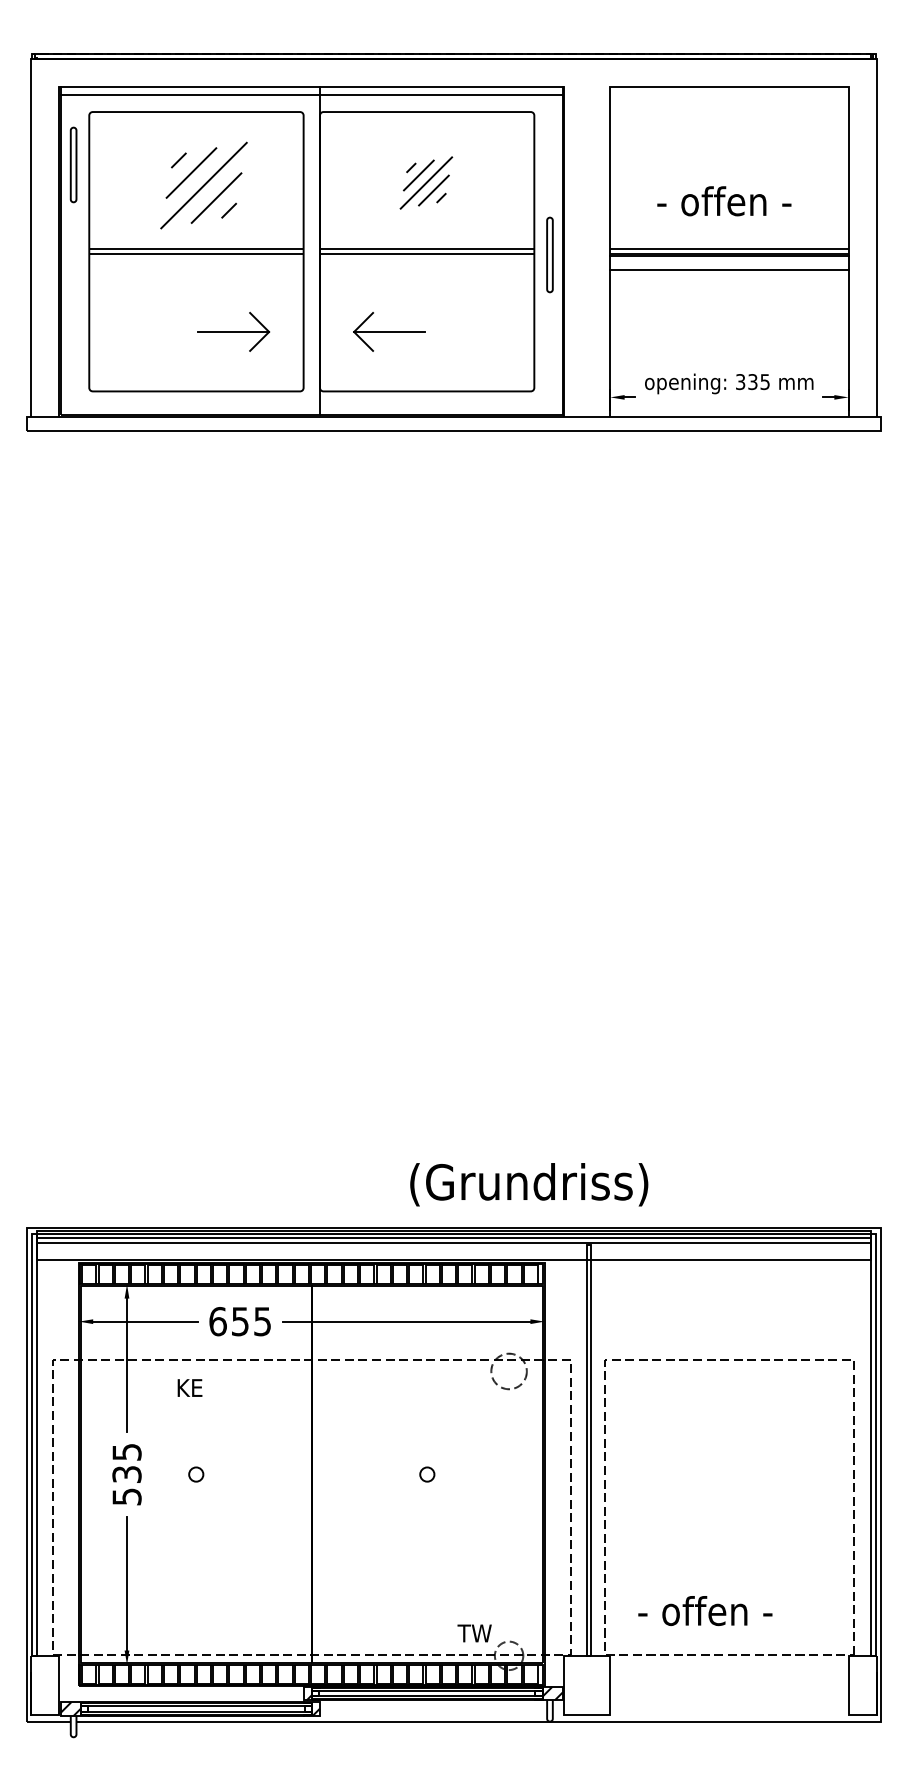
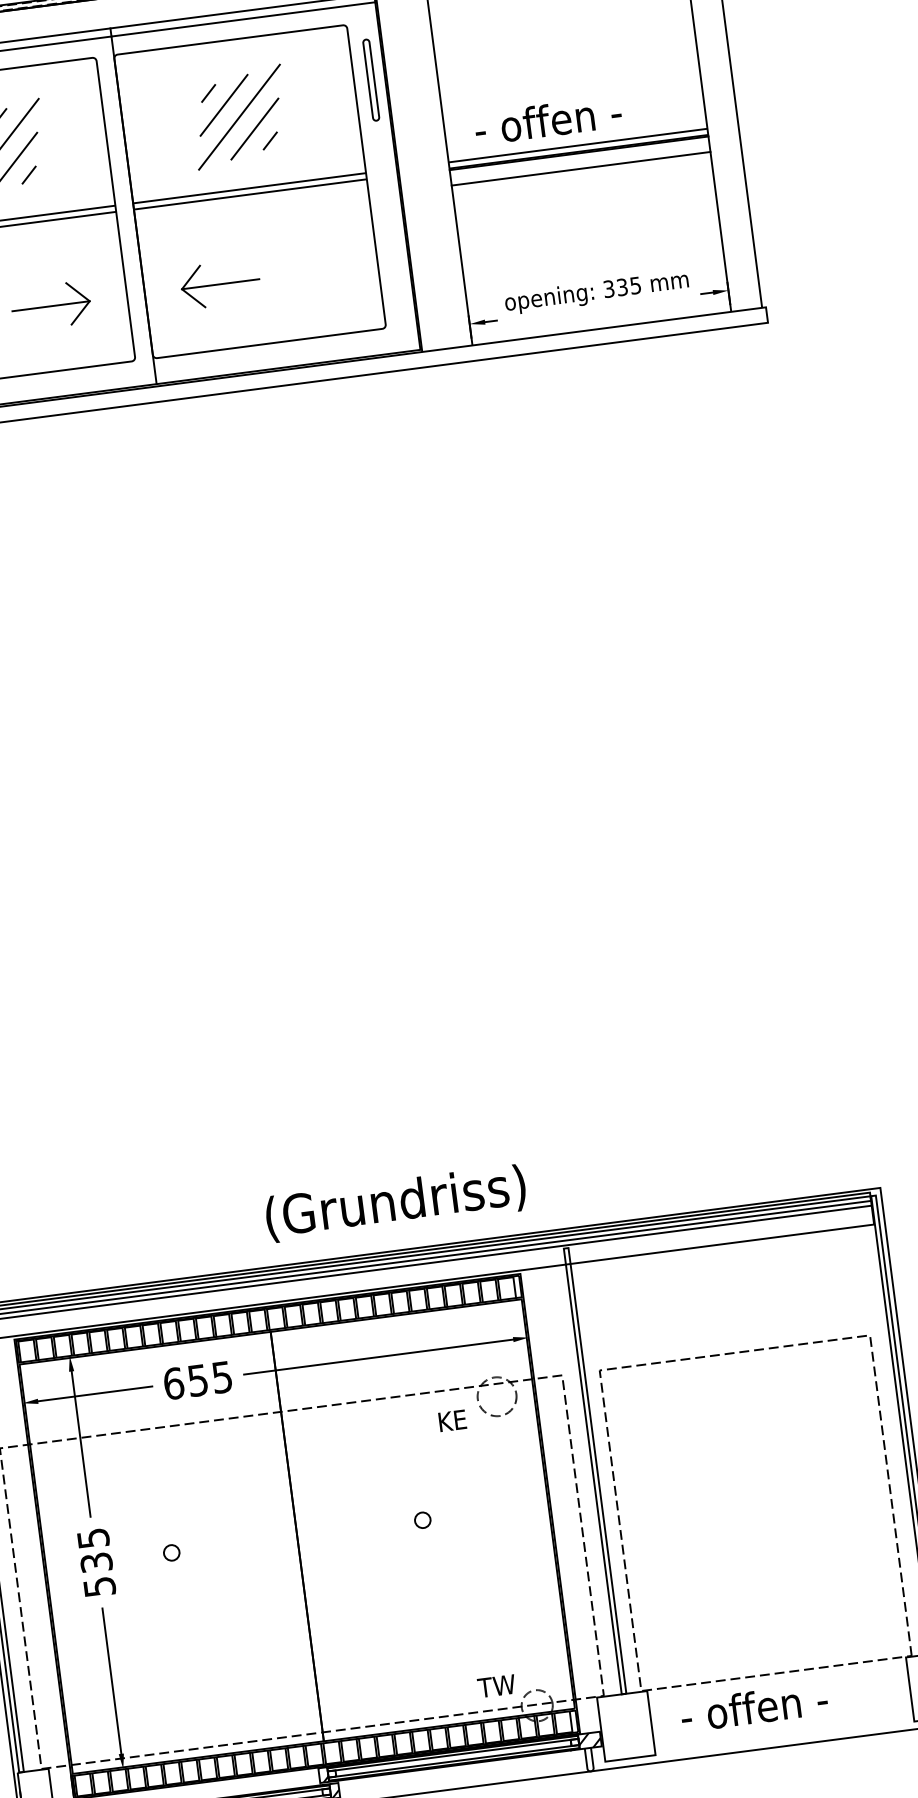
part: (426, 182) -> (239, 116), size x1.67
text: (724, 201) -> (548, 120), moved
part: (549, 254) -> (370, 79), moved
text: (529, 1184) -> (396, 1203), moved
text: (189, 1387) -> (451, 1420), moved
text: (705, 1611) -> (754, 1708), moved

